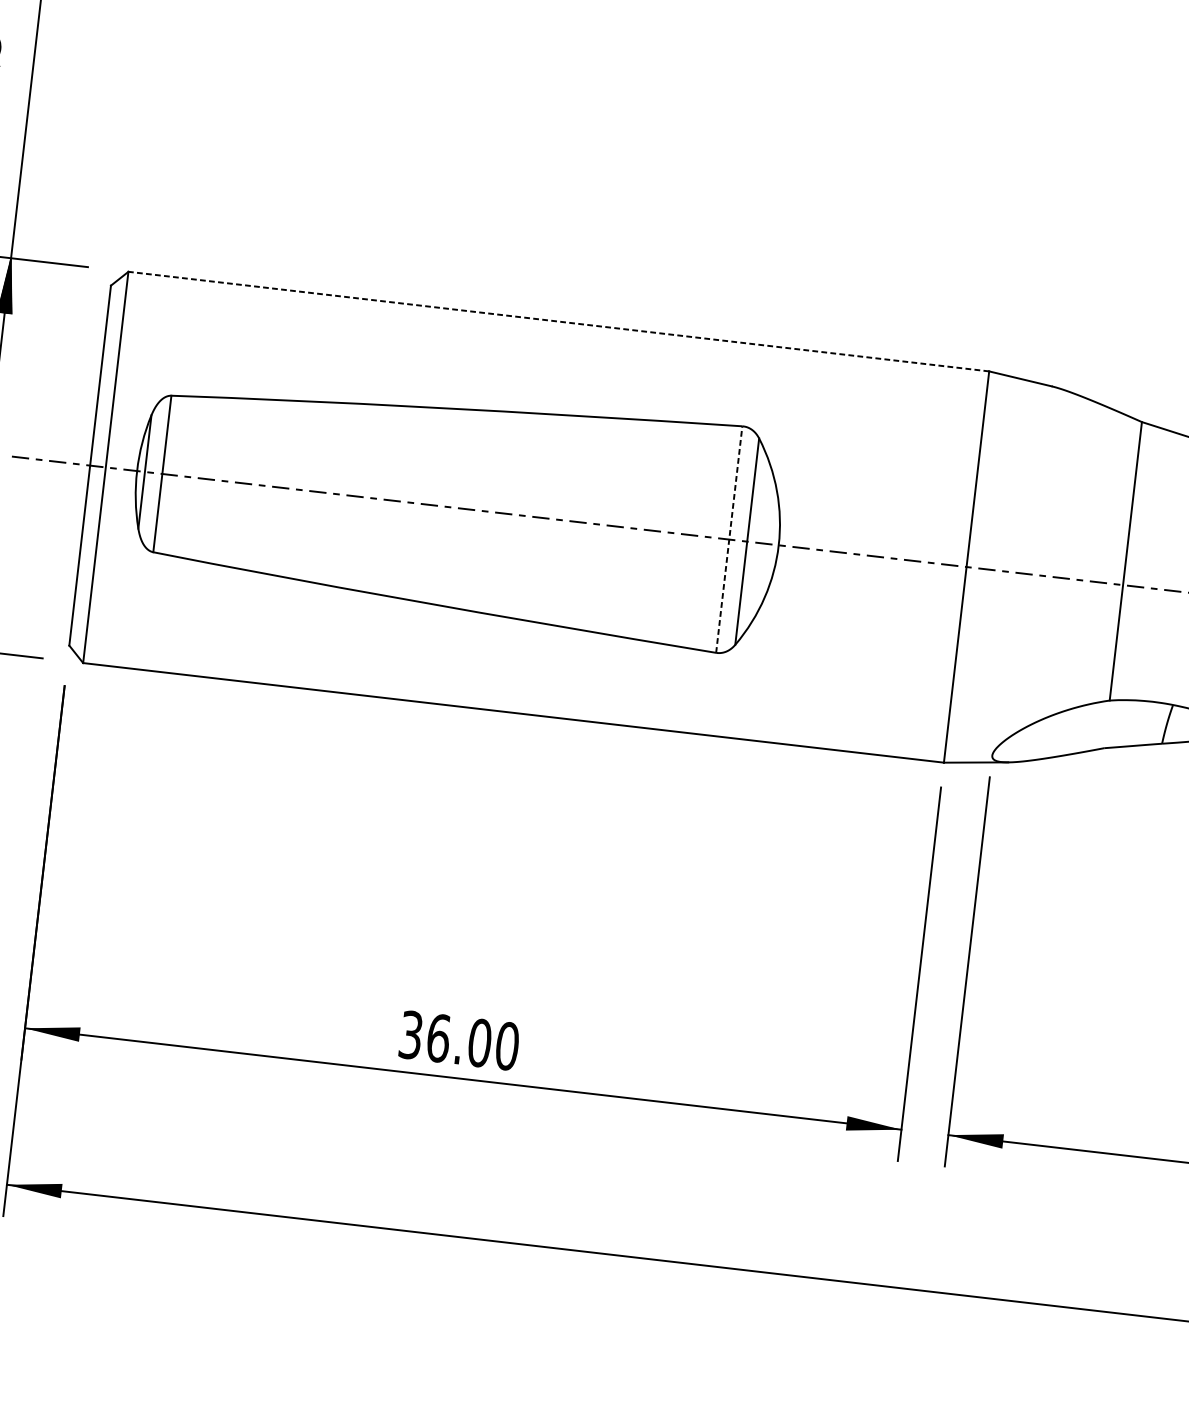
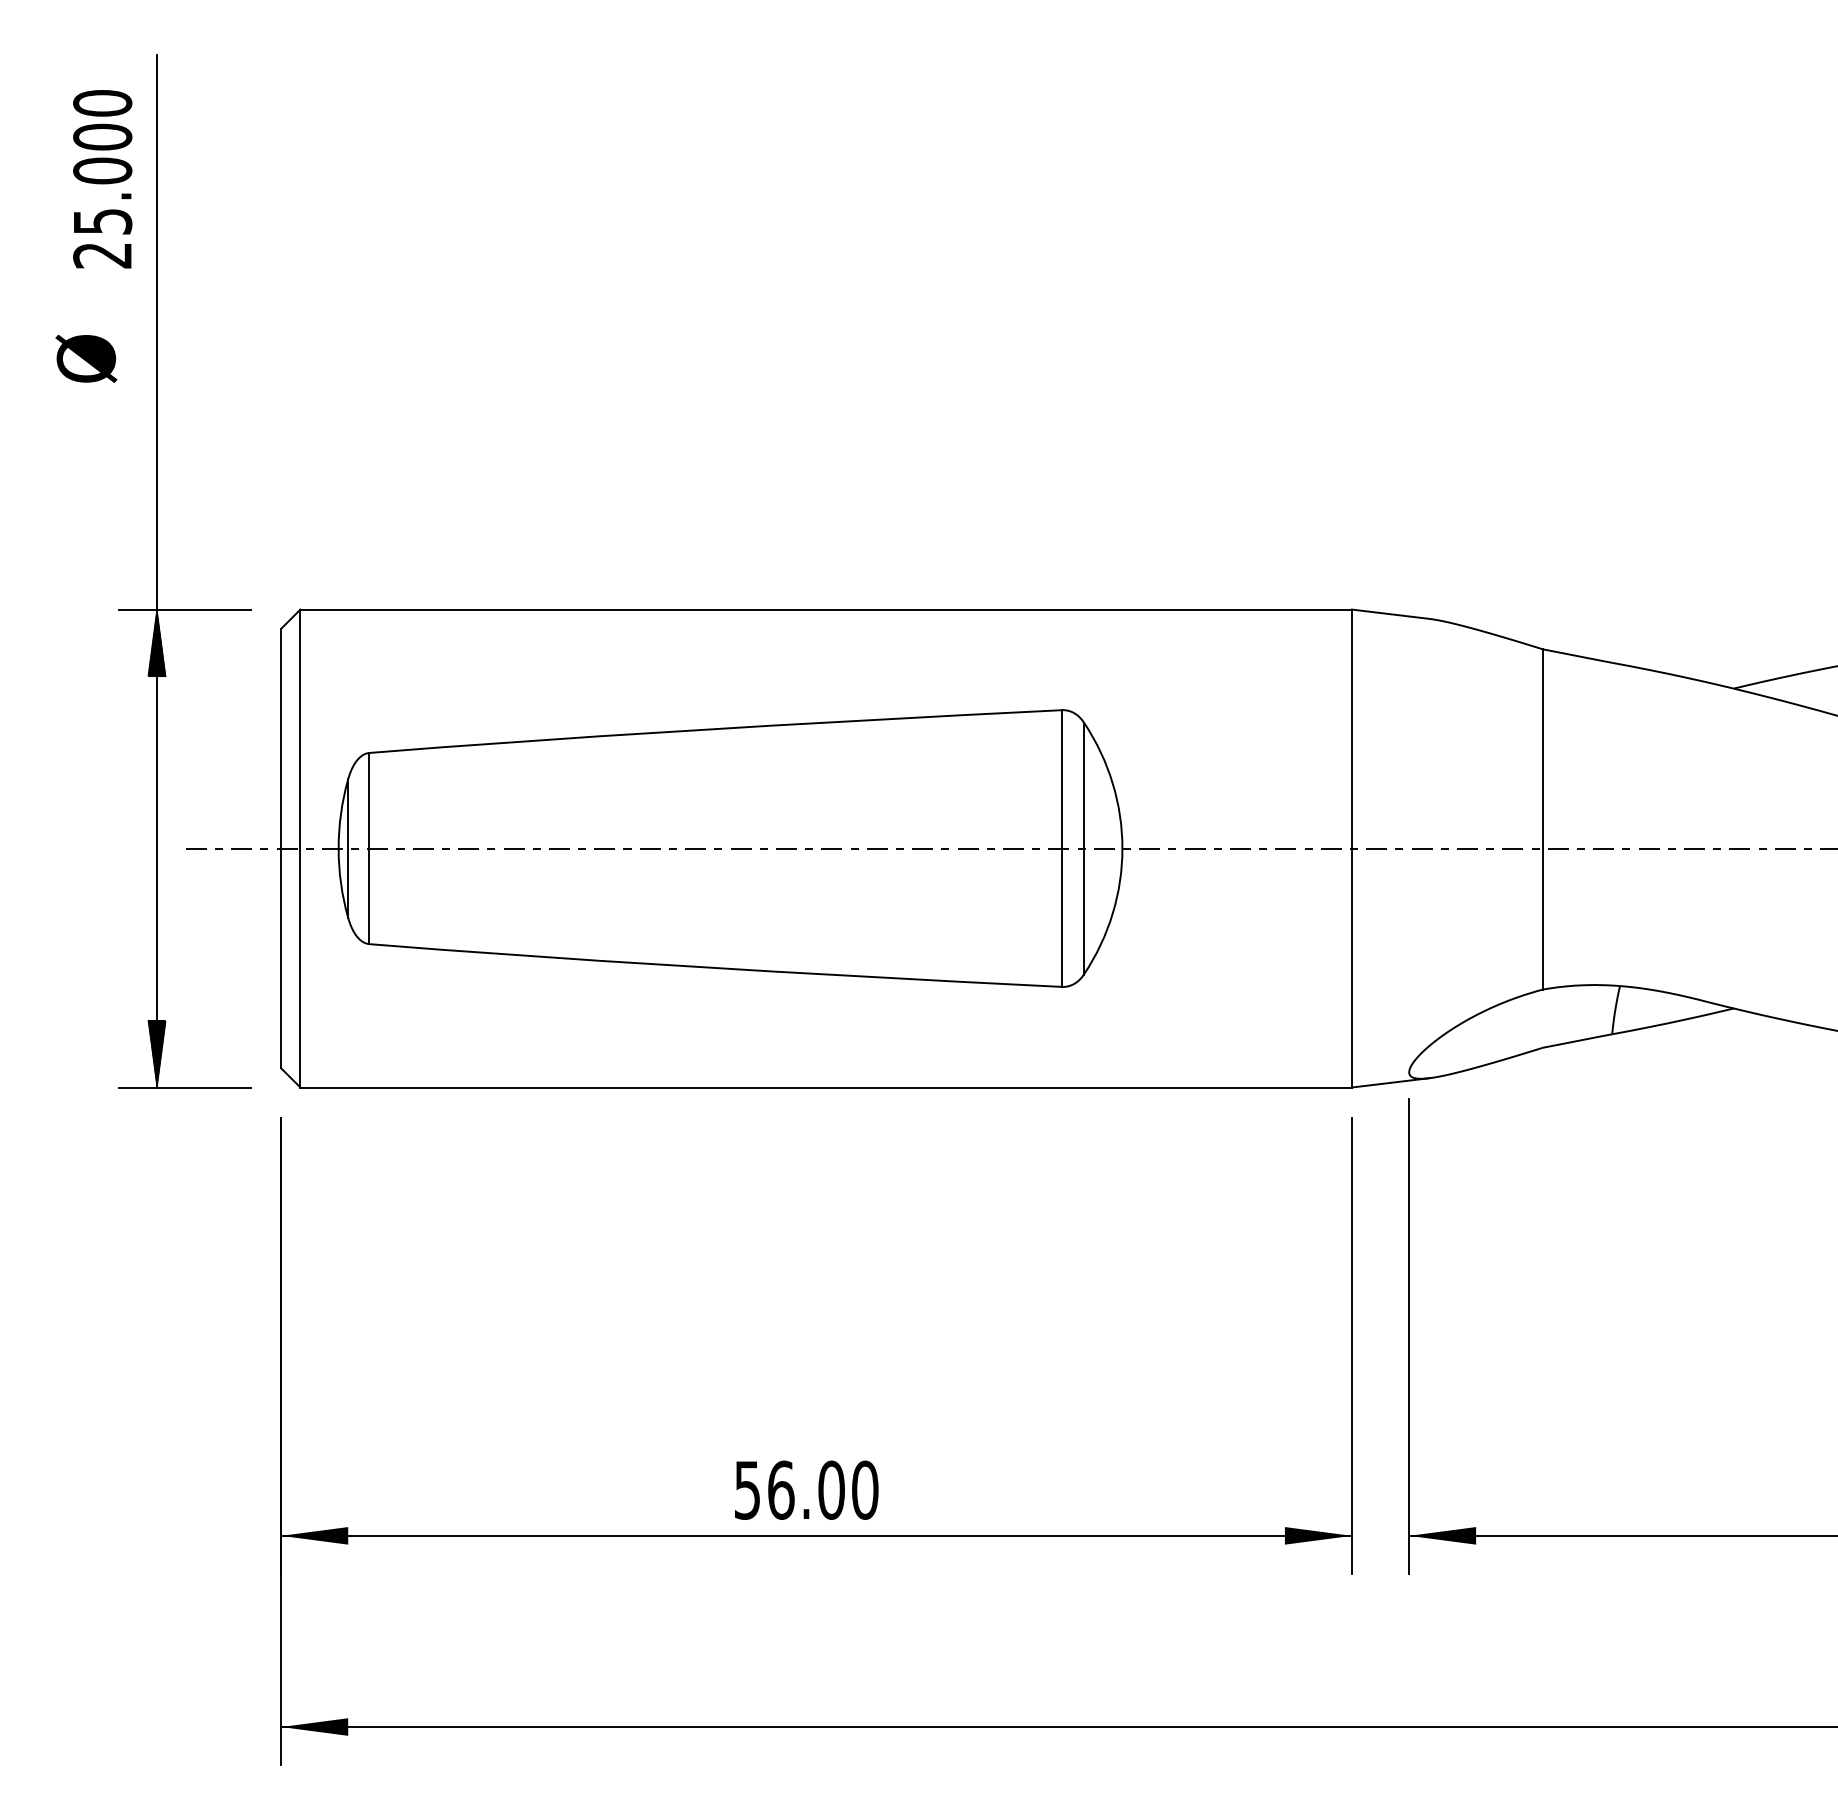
line: (559, 321) -> (826, 609), dashed -> solid
line: (728, 539) -> (1061, 848), dashed -> solid
text: (411, 1034) -> (747, 1489), 36.00 -> 56.00

